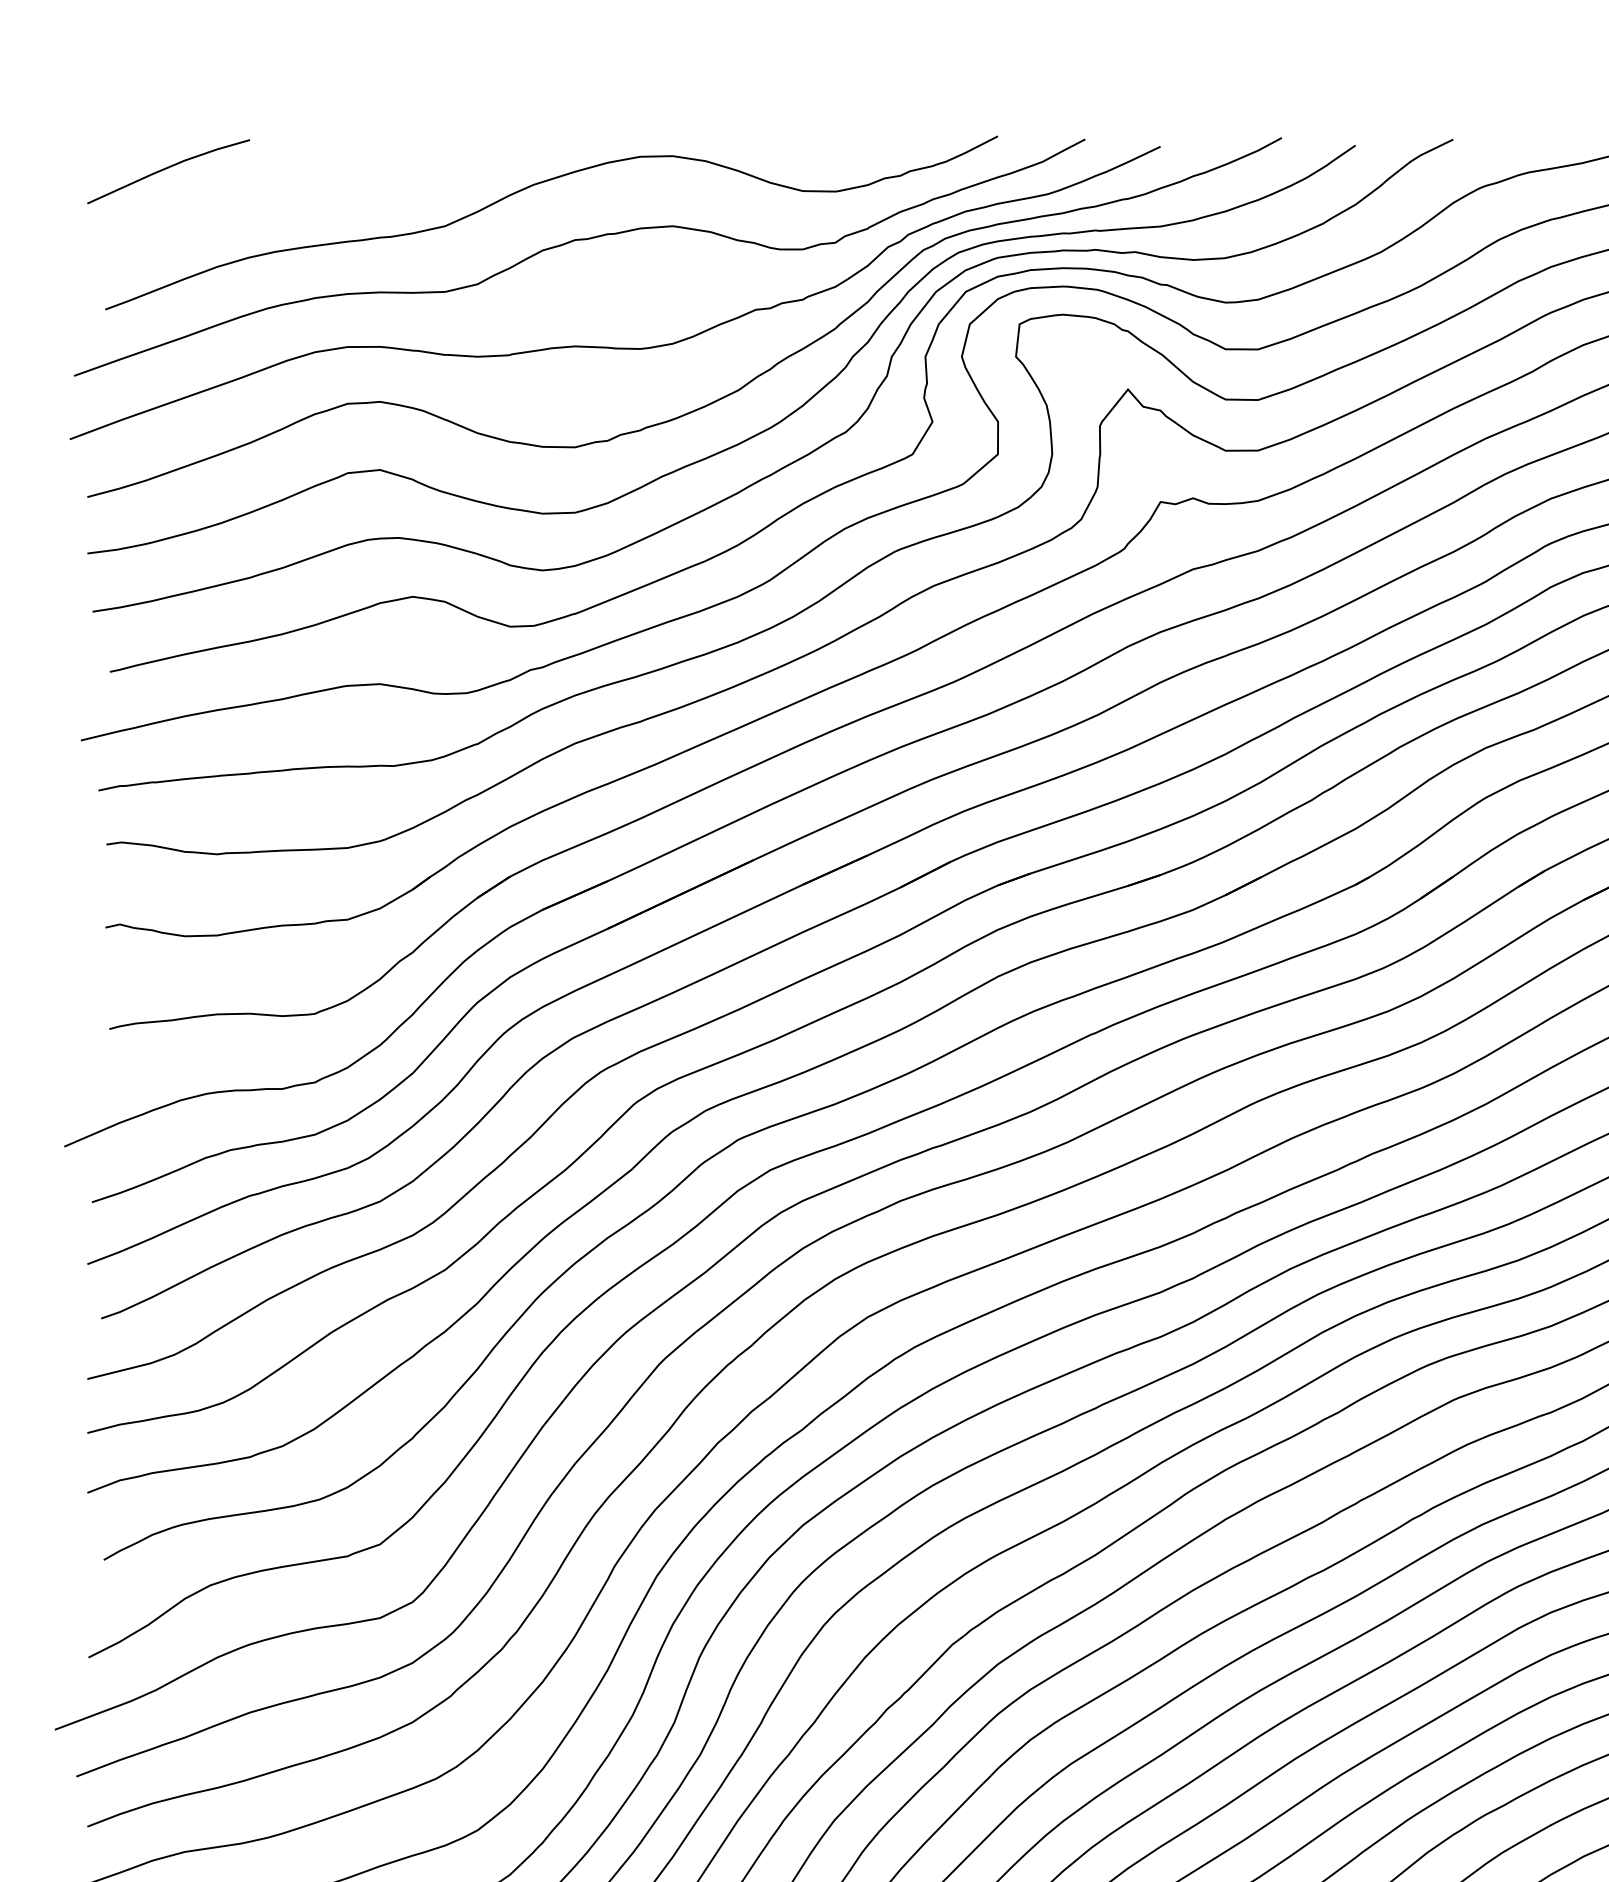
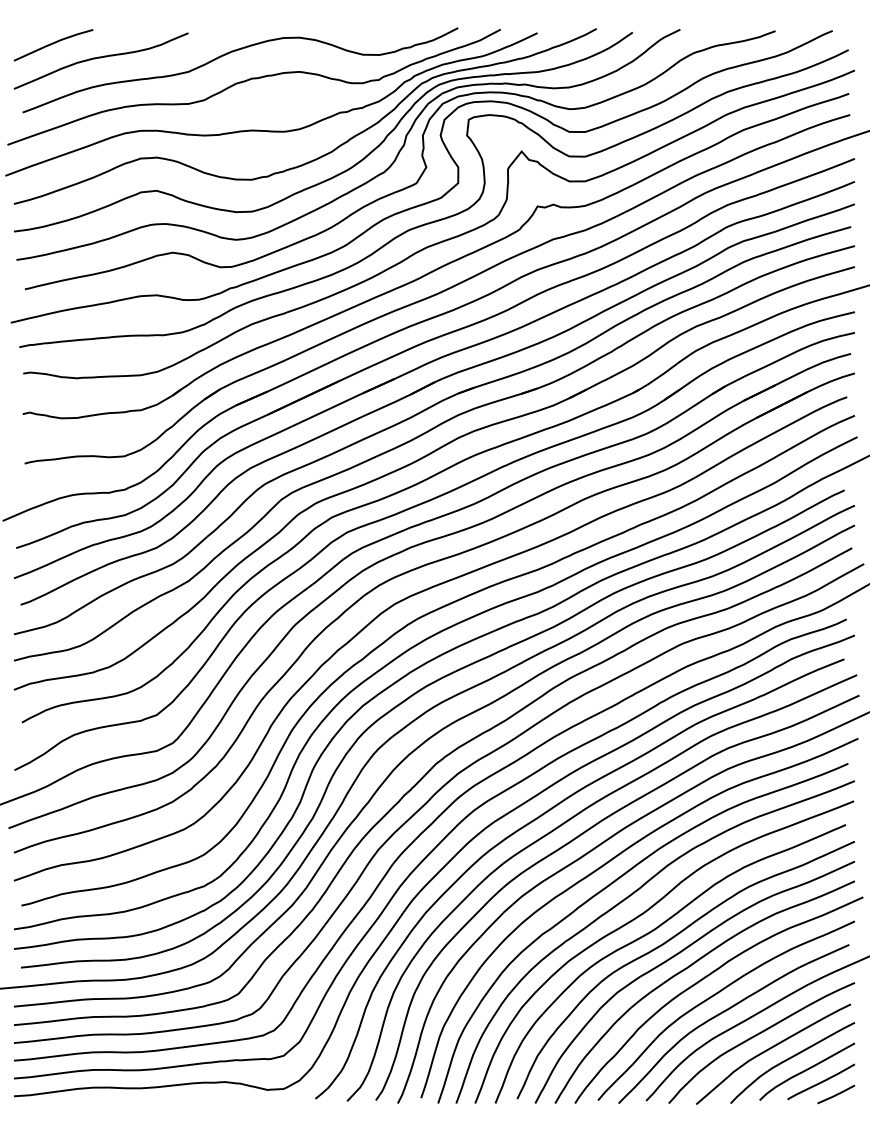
curve: (264, 198) -> (100, 58), added

